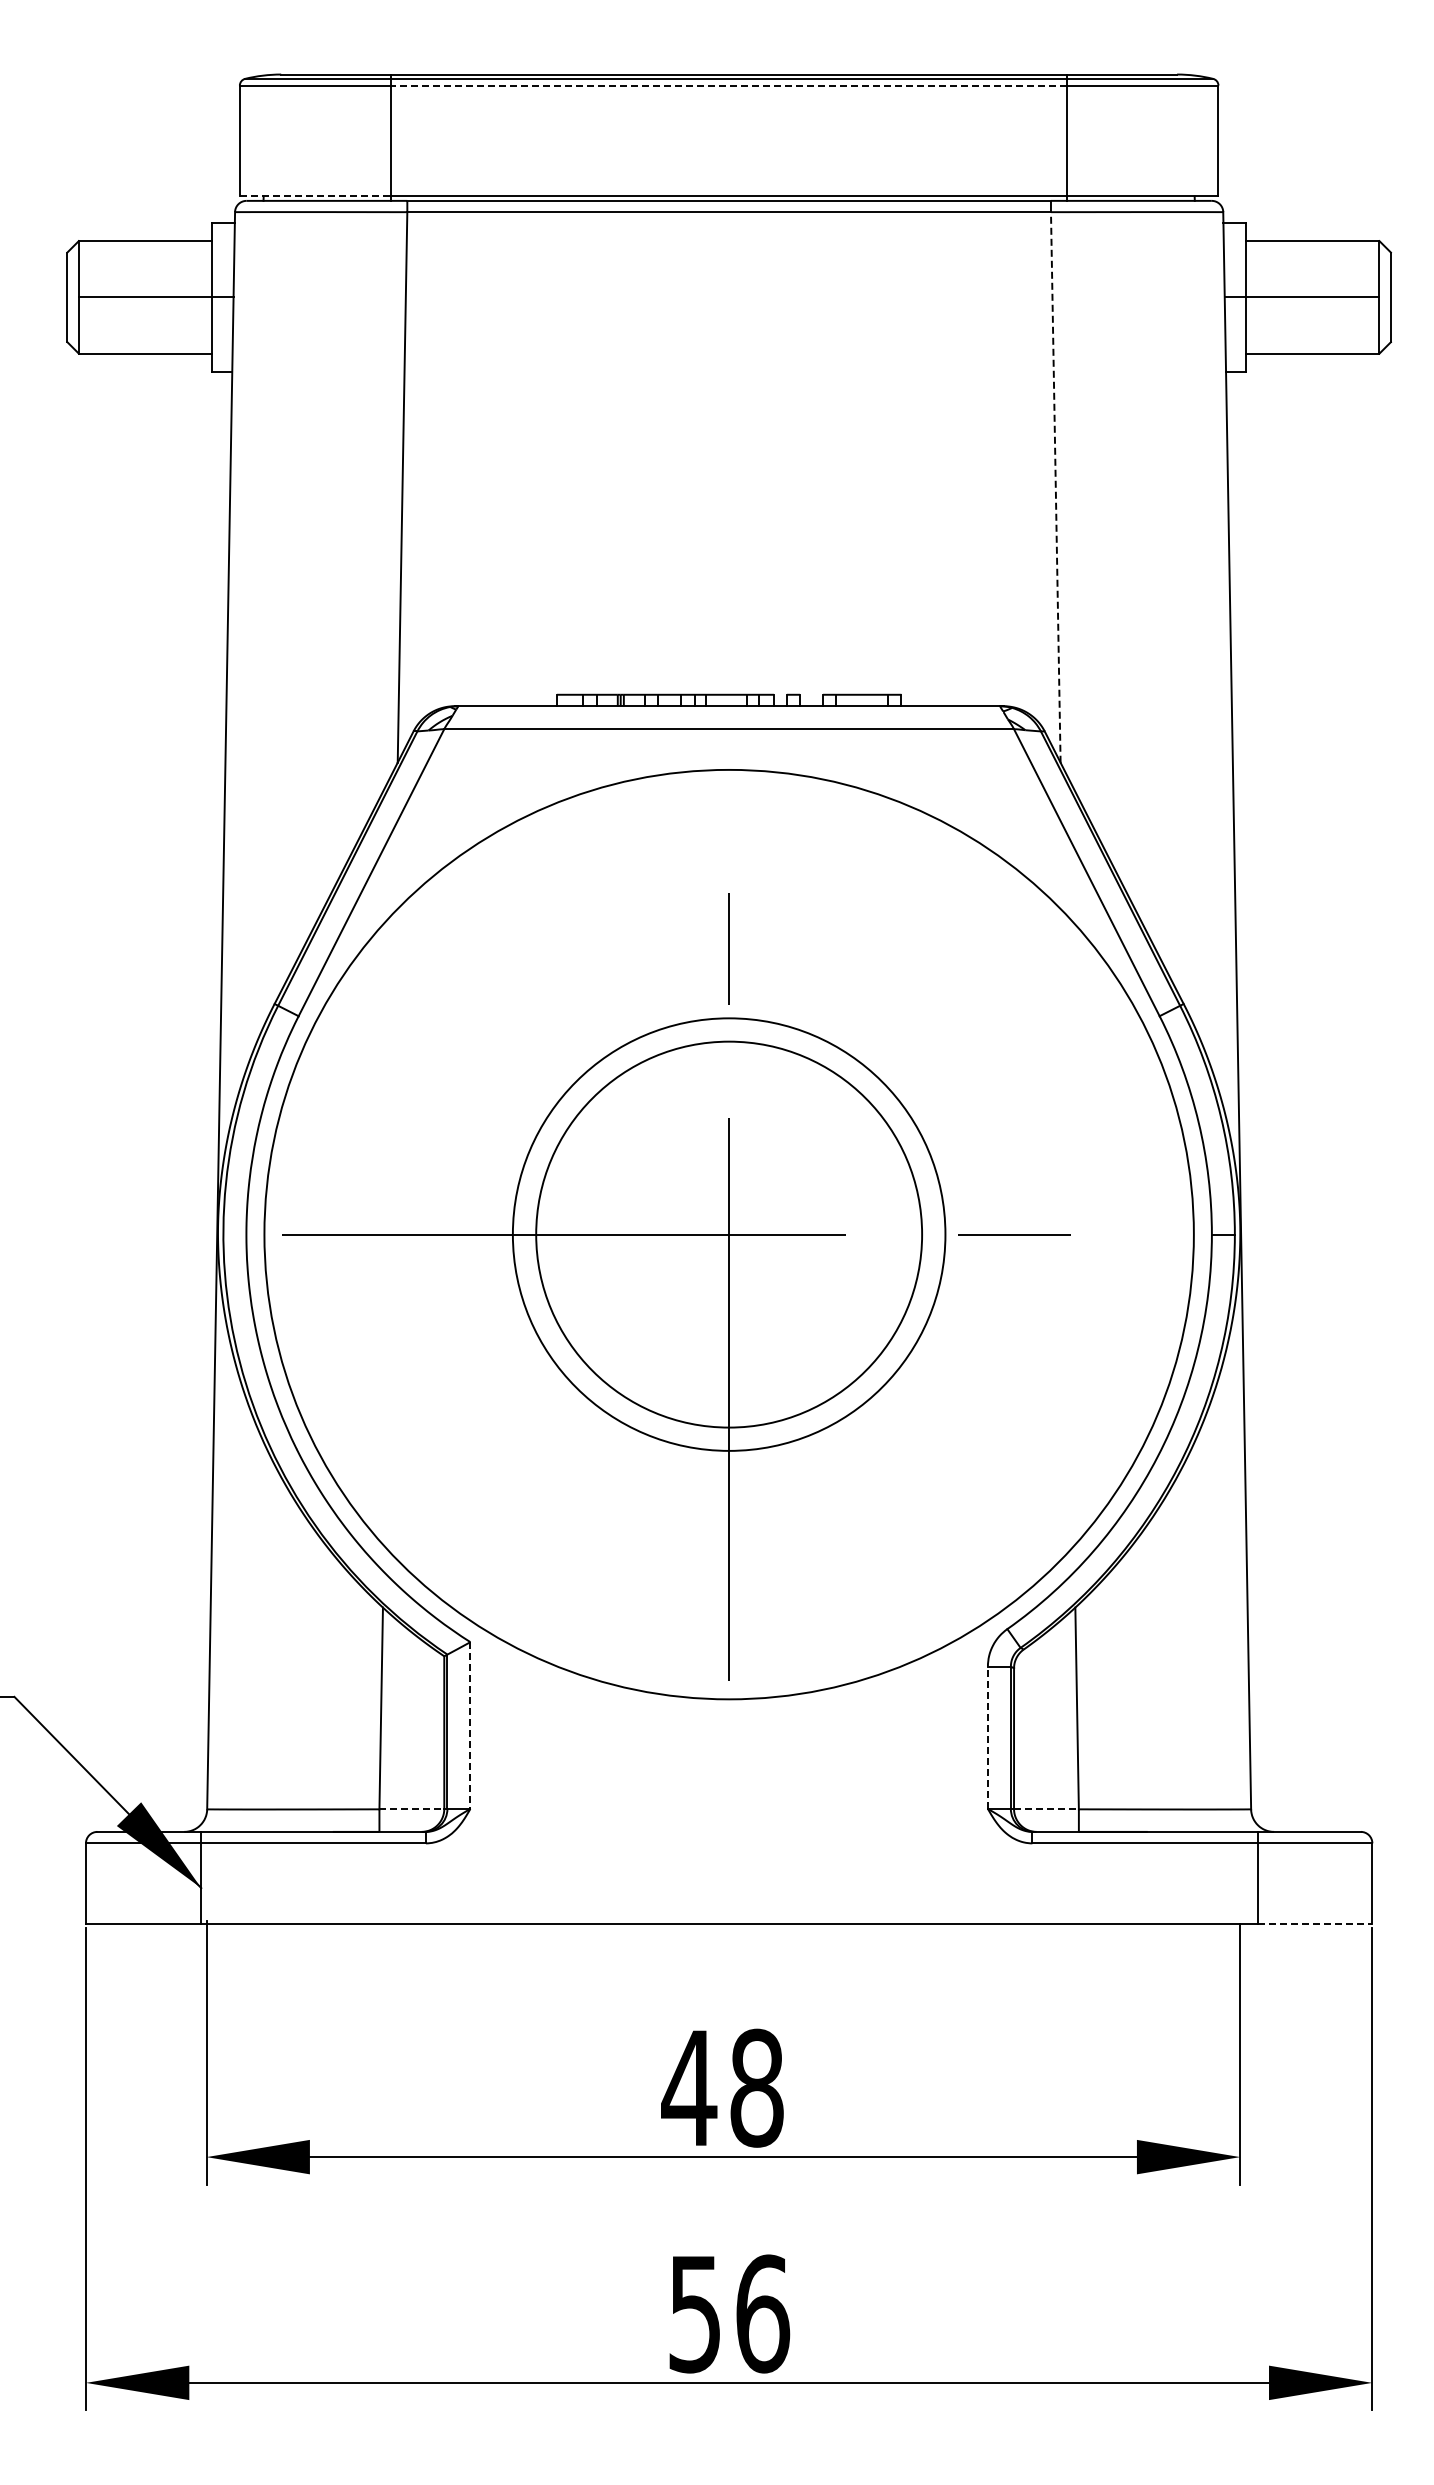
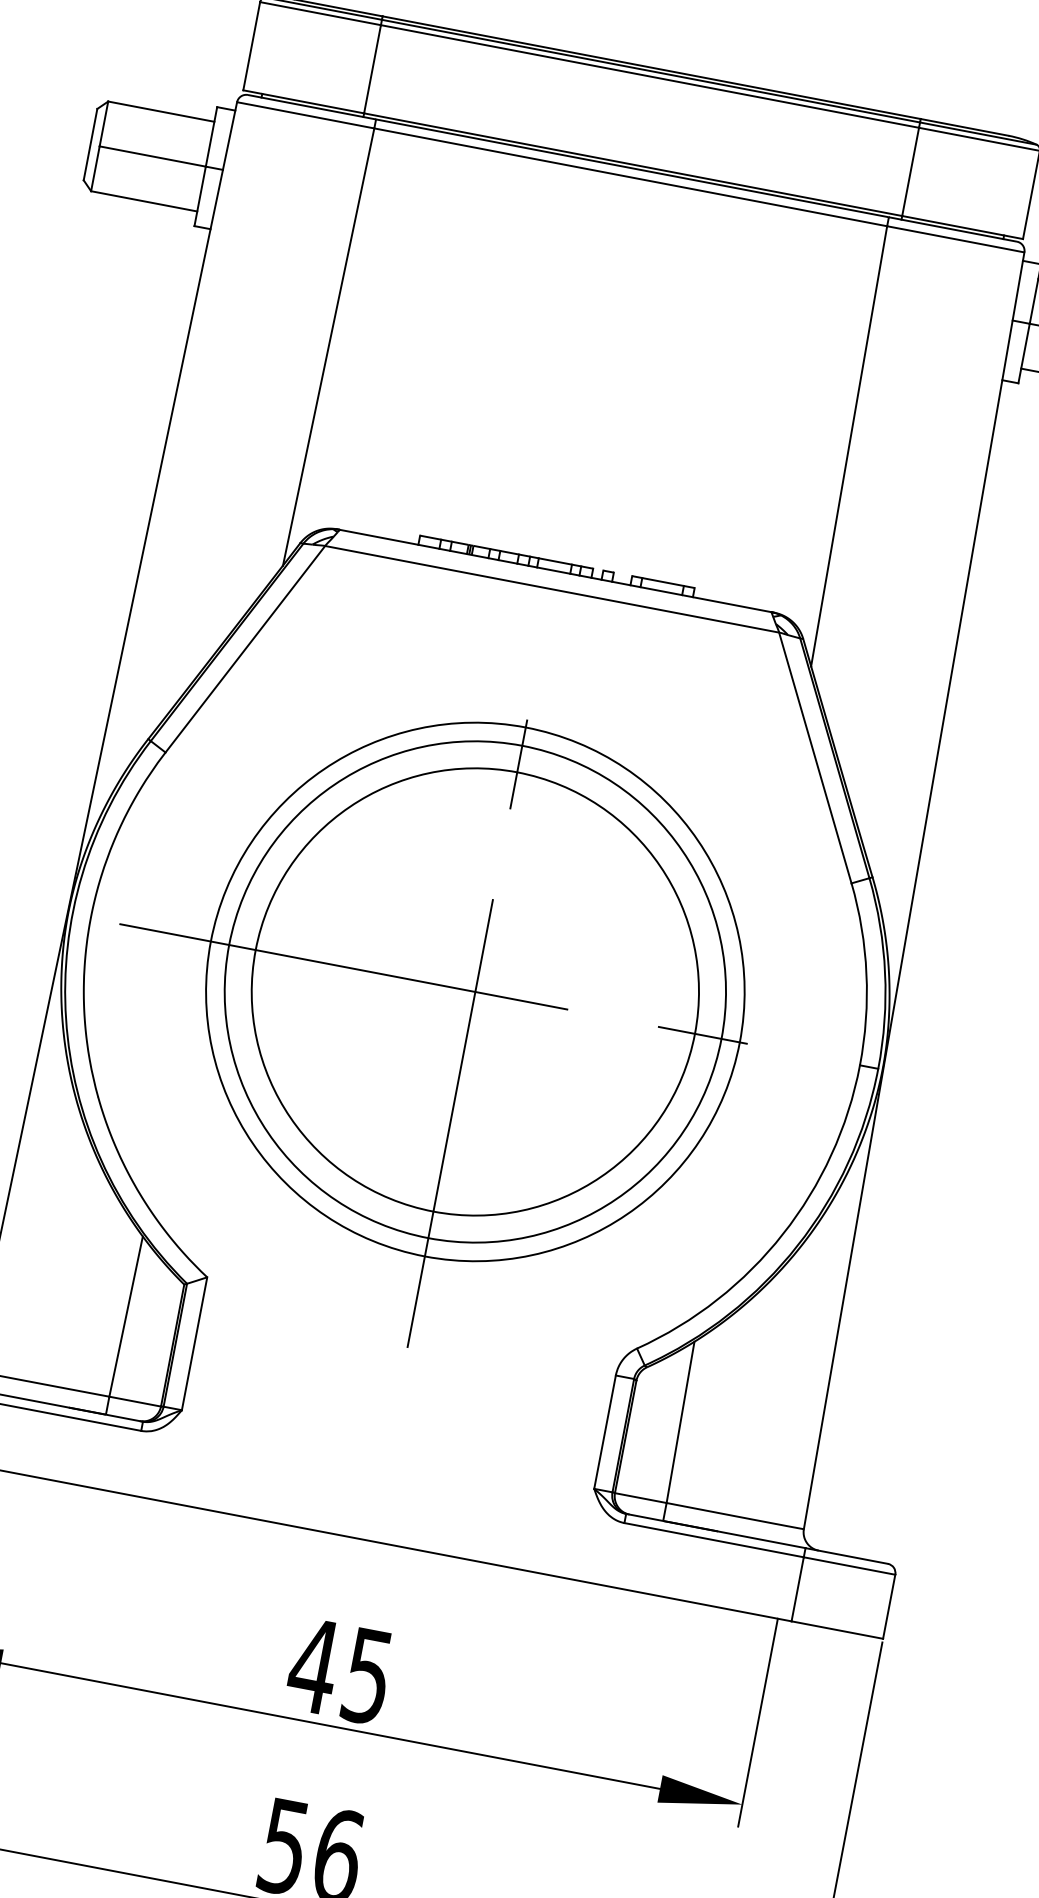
line: (729, 85) -> (650, 76), dashed -> solid
line: (315, 196) -> (303, 101), dashed -> solid
line: (1055, 486) -> (849, 445), dashed -> solid
circle: (728, 1234) -> (474, 991), size x1.43
circle: (729, 1234) -> (475, 991), size x0.71
circle: (729, 1234) -> (475, 991), size x1.43
line: (470, 1726) -> (194, 1344), dashed -> solid
line: (987, 1737) -> (604, 1431), dashed -> solid
line: (412, 1809) -> (135, 1401), dashed -> solid
line: (1046, 1809) -> (640, 1498), dashed -> solid
line: (1315, 1923) -> (837, 1629), dashed -> solid
text: (756, 2087) -> (367, 1675), 48 -> 45

